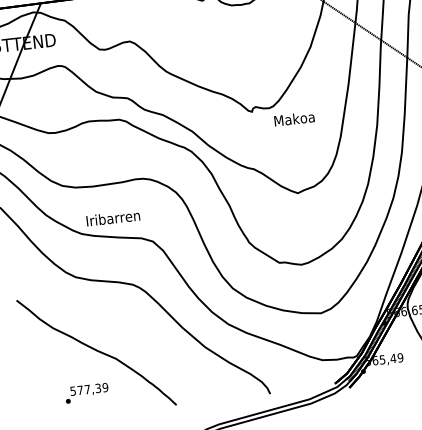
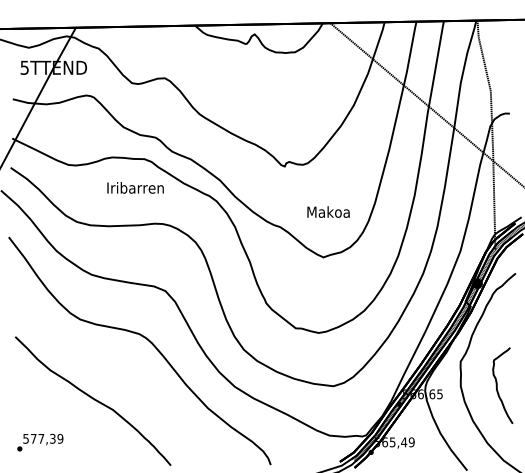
text: (294, 118) -> (328, 211), moved
text: (113, 217) -> (135, 187), moved
text: (87, 393) -> (40, 442), moved

